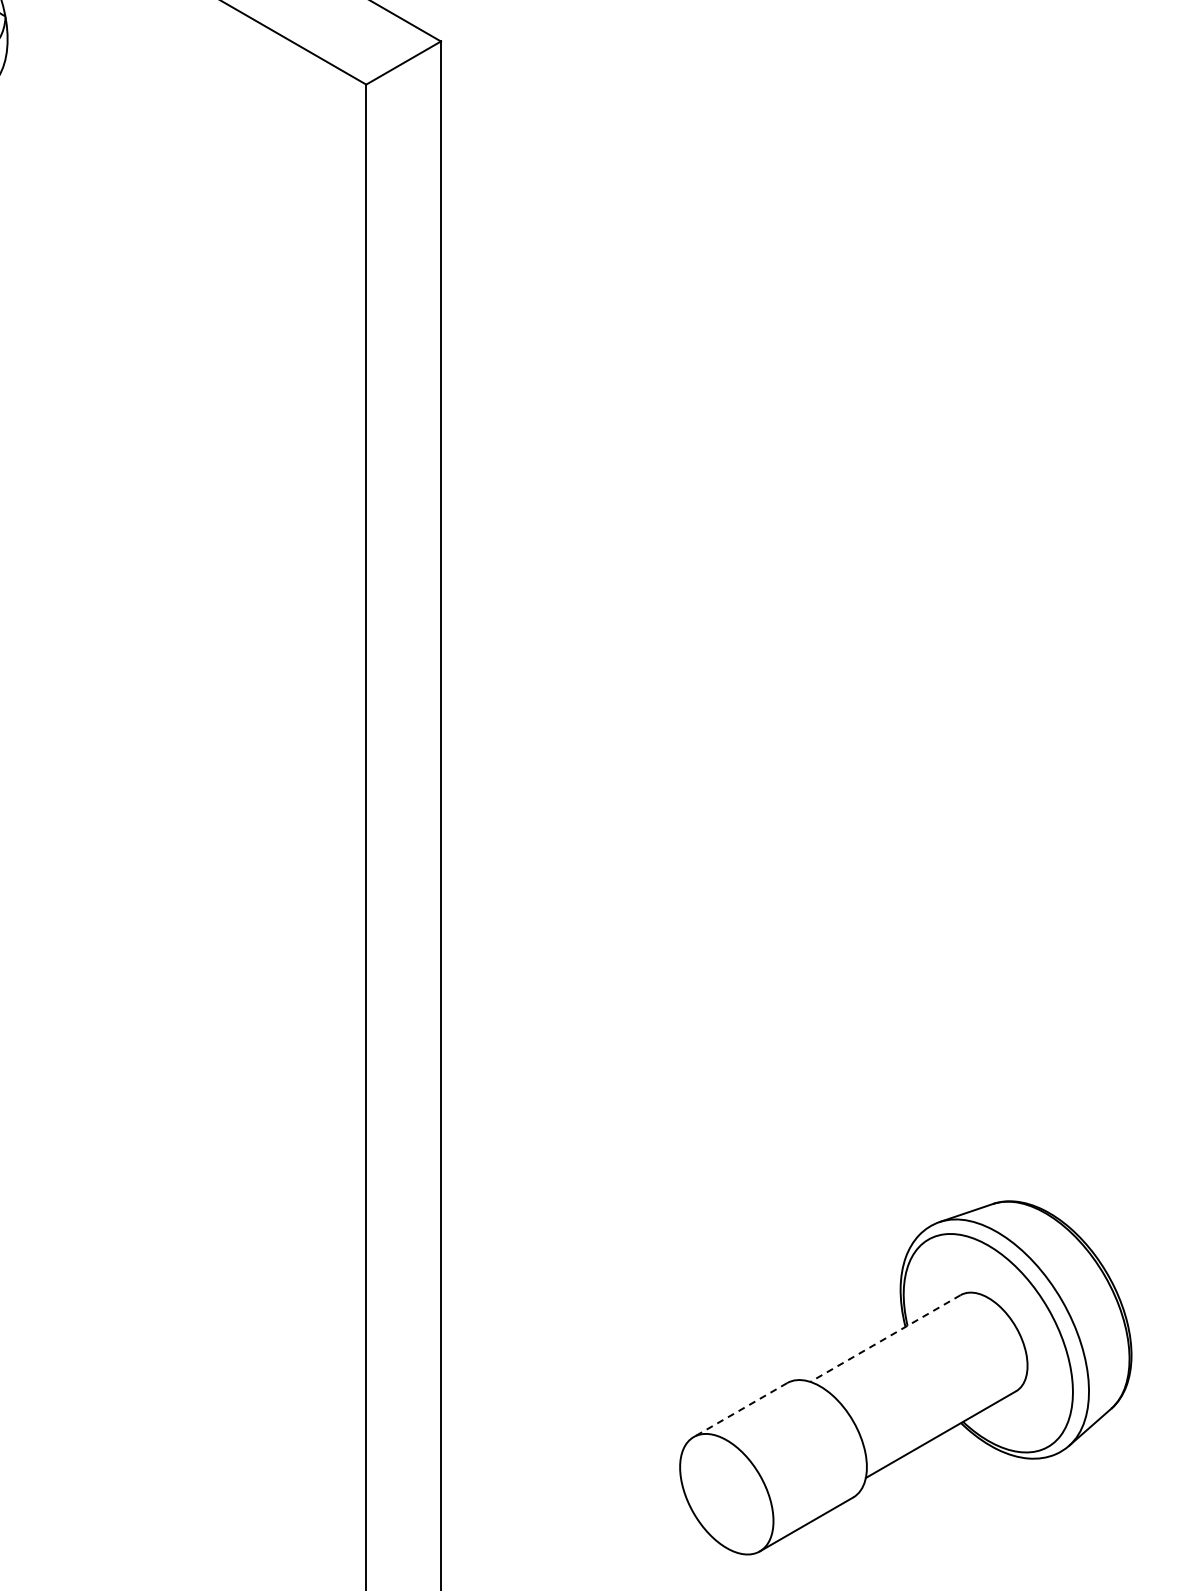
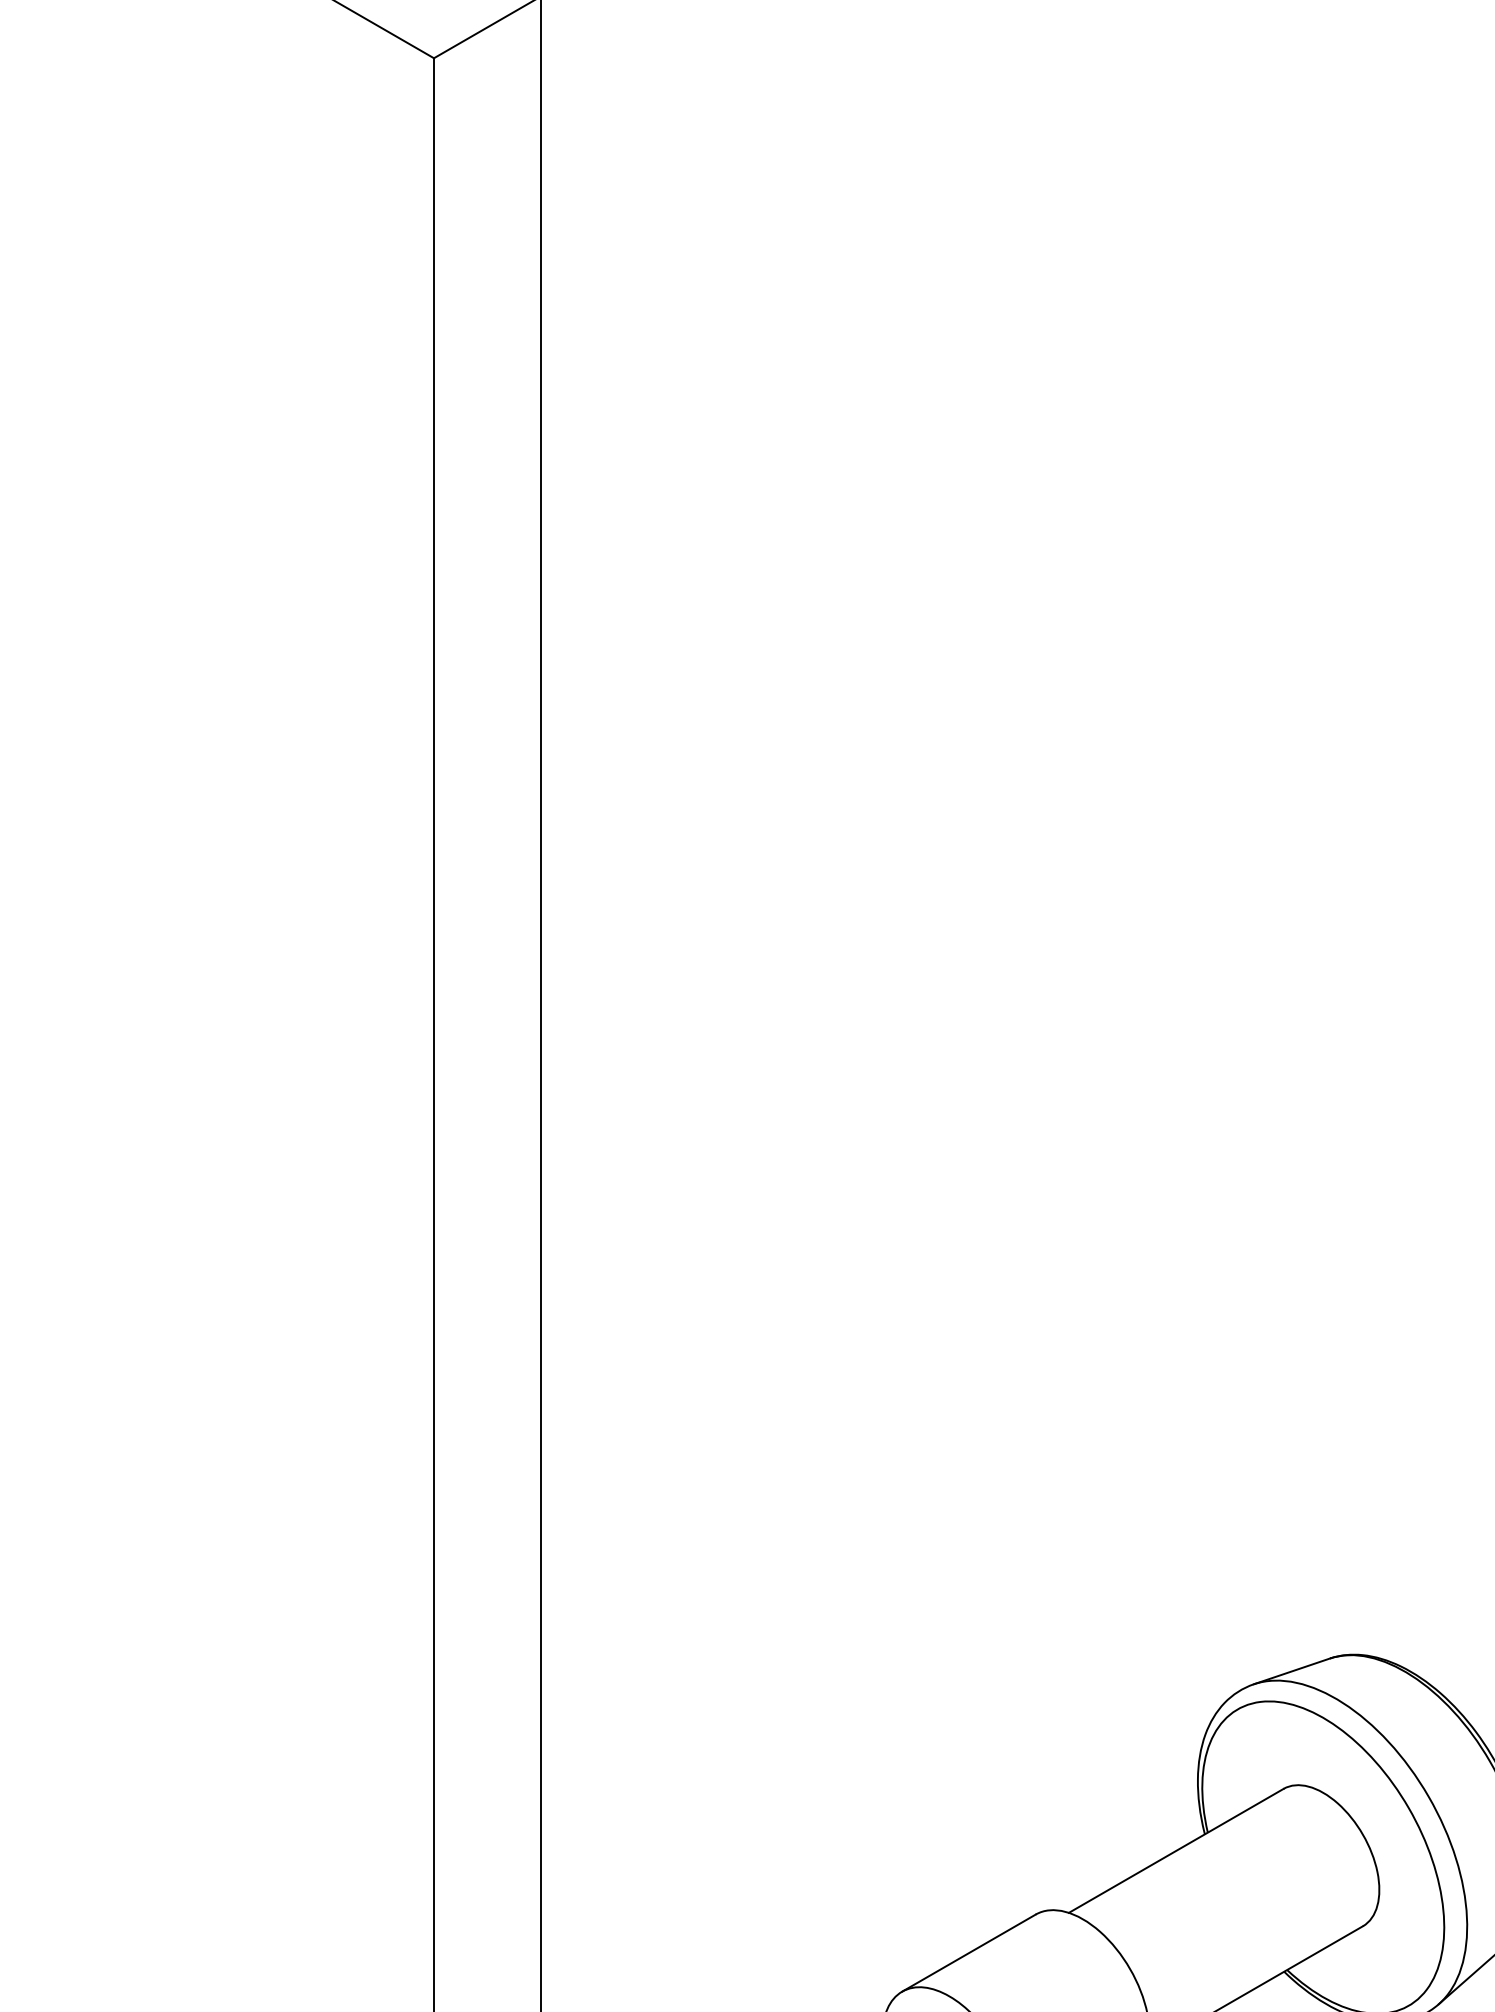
line: (885, 1338) -> (1176, 1850), dashed -> solid
line: (740, 1410) -> (968, 1953), dashed -> solid

